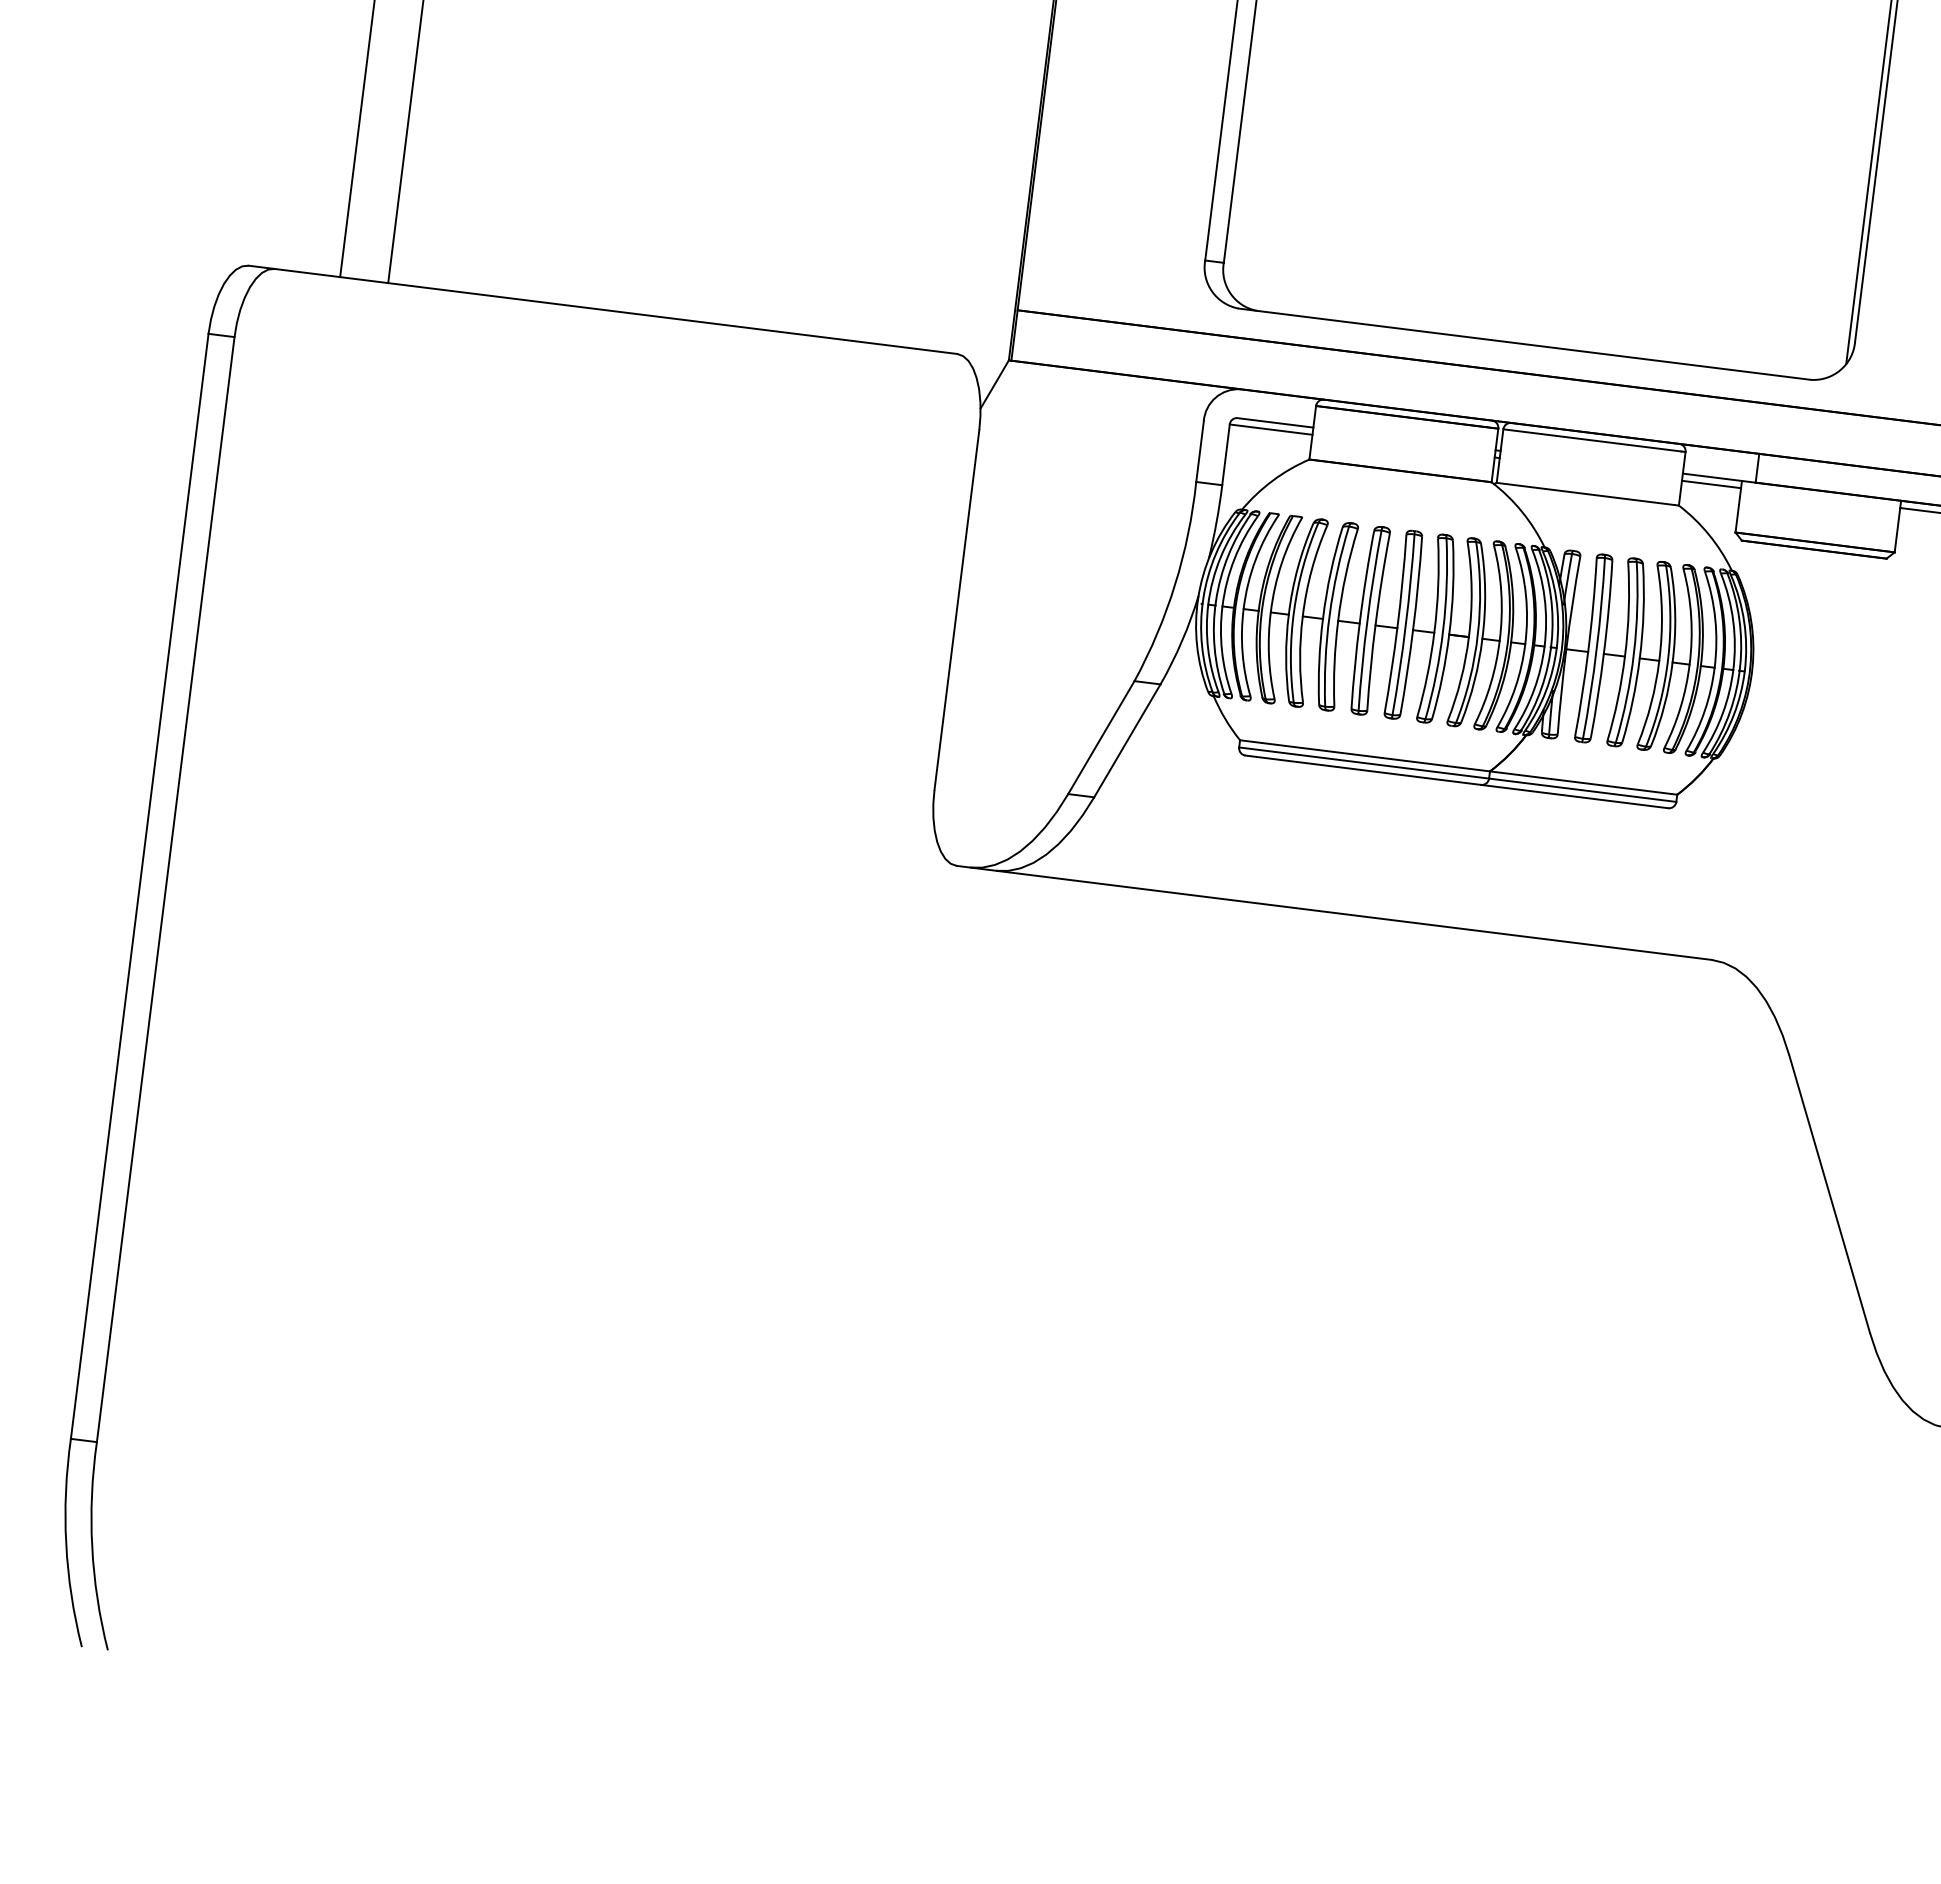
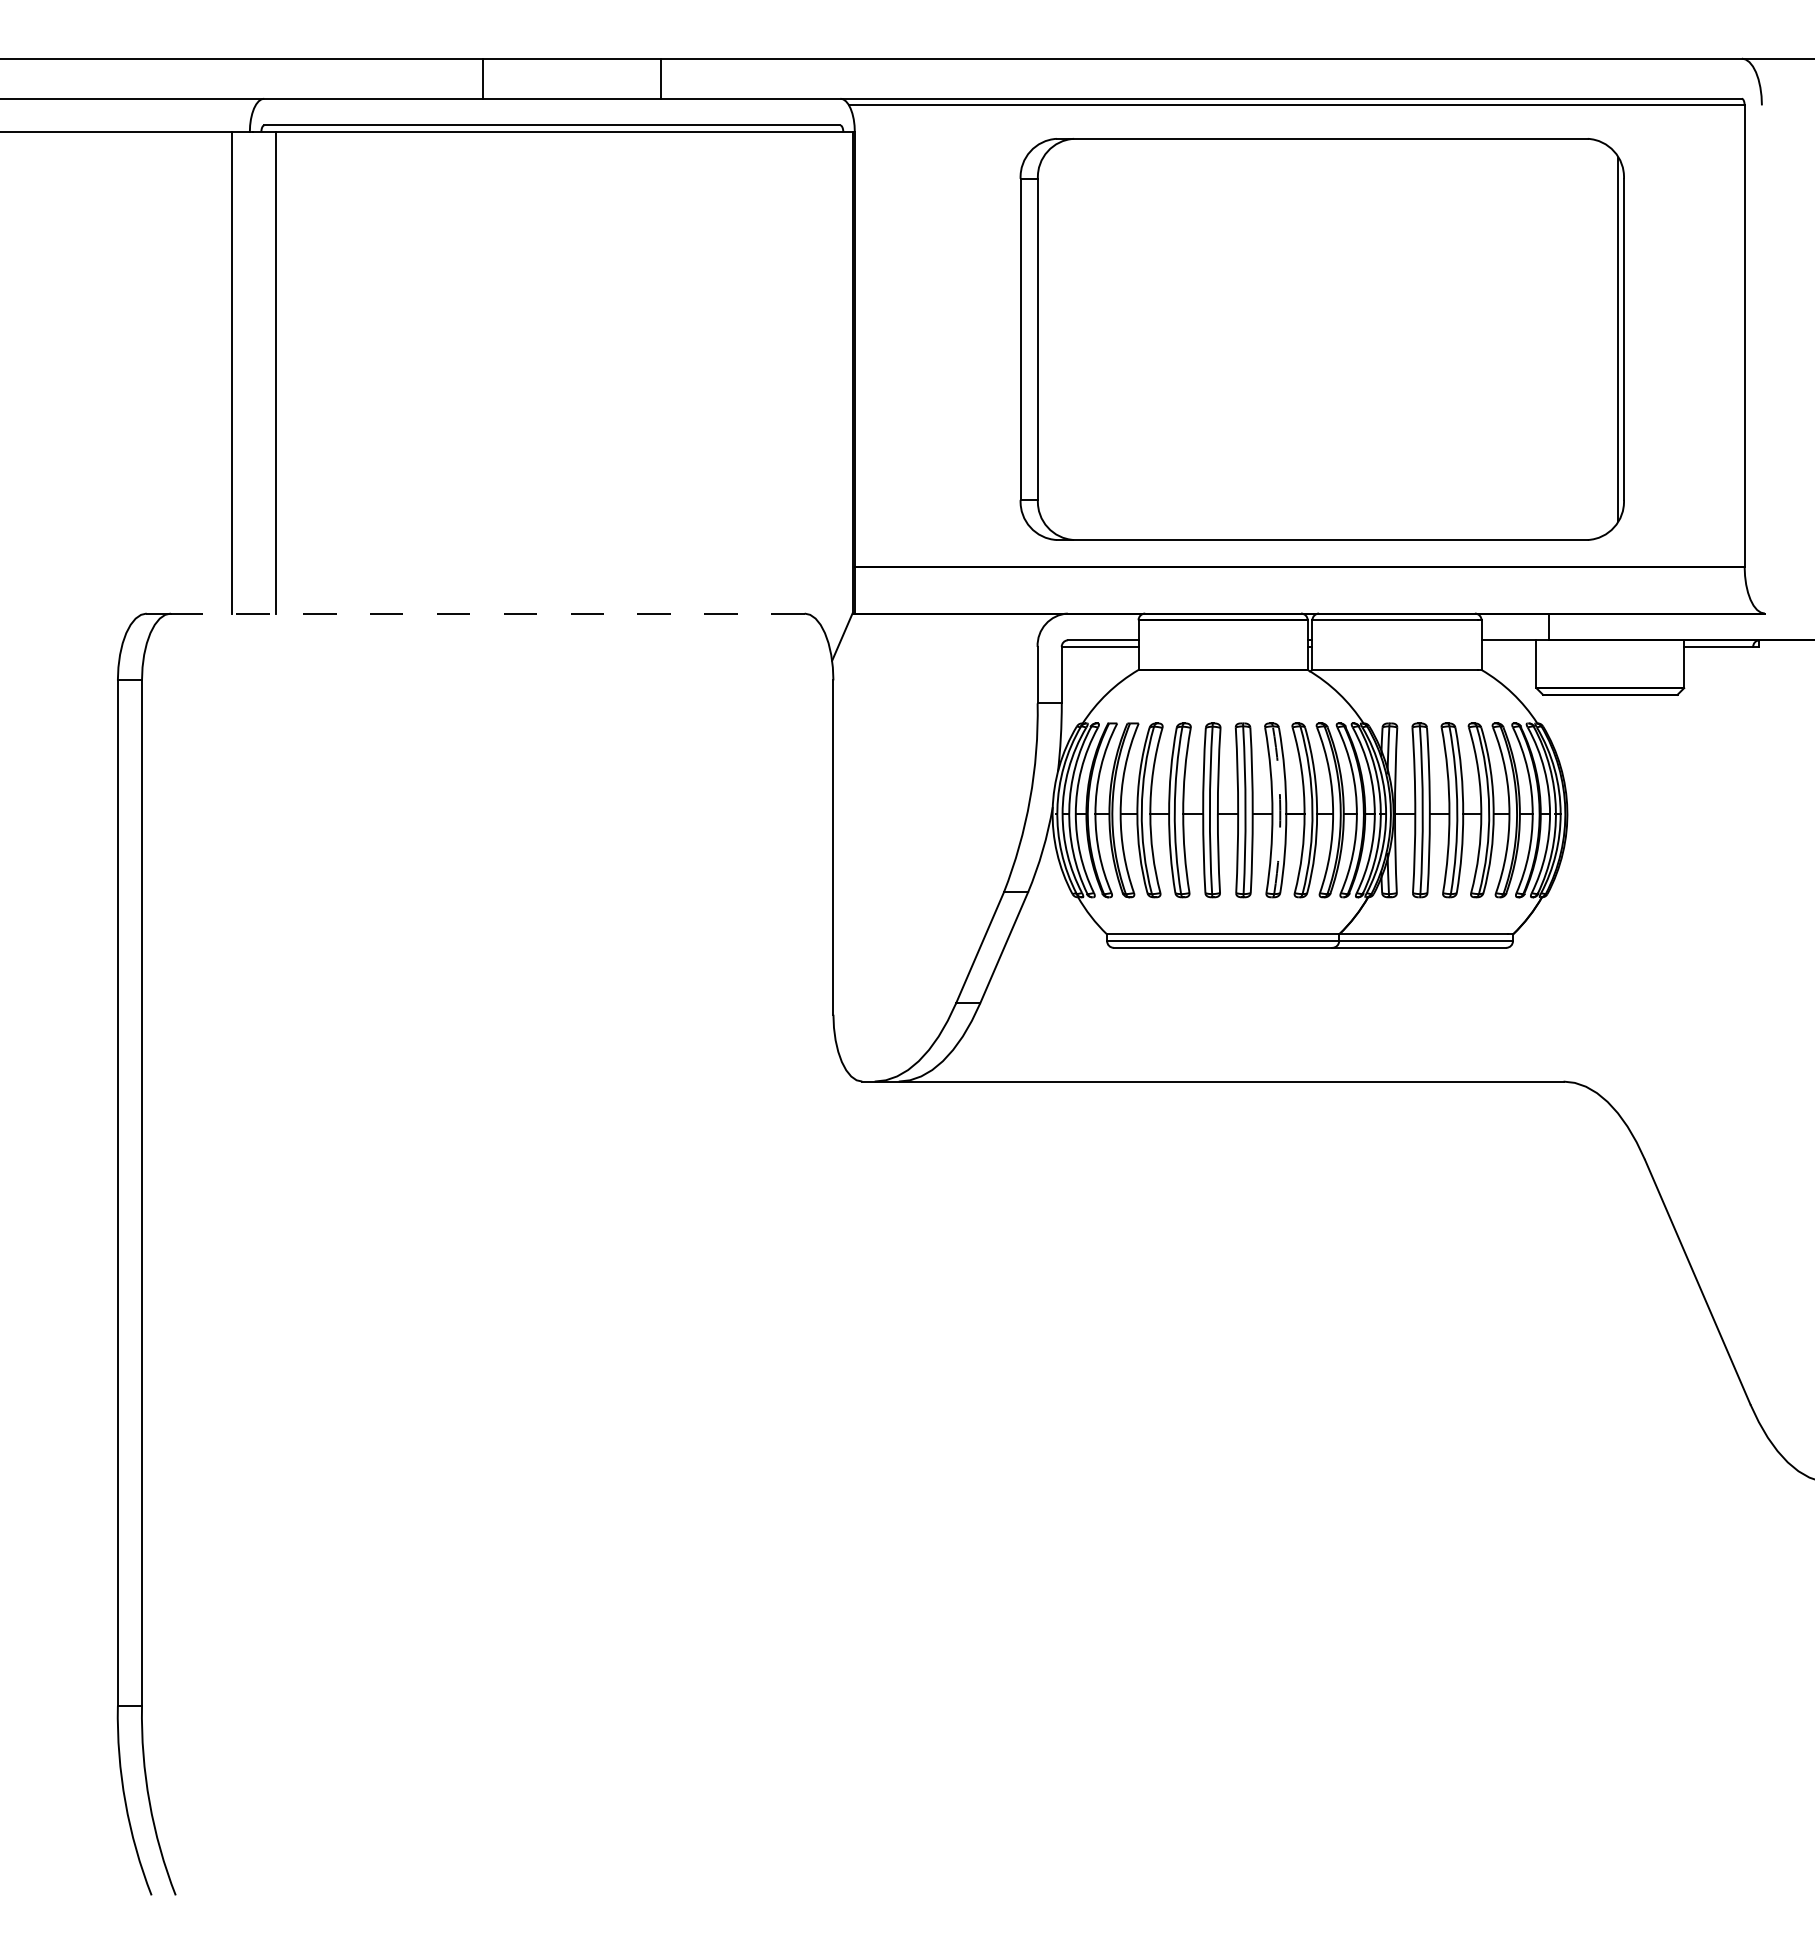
line: (615, 311) -> (487, 613), solid -> dashed
line: (1711, 483) -> (1508, 646), removed
arc: (1443, 629) -> (1280, 810), solid -> dashed

